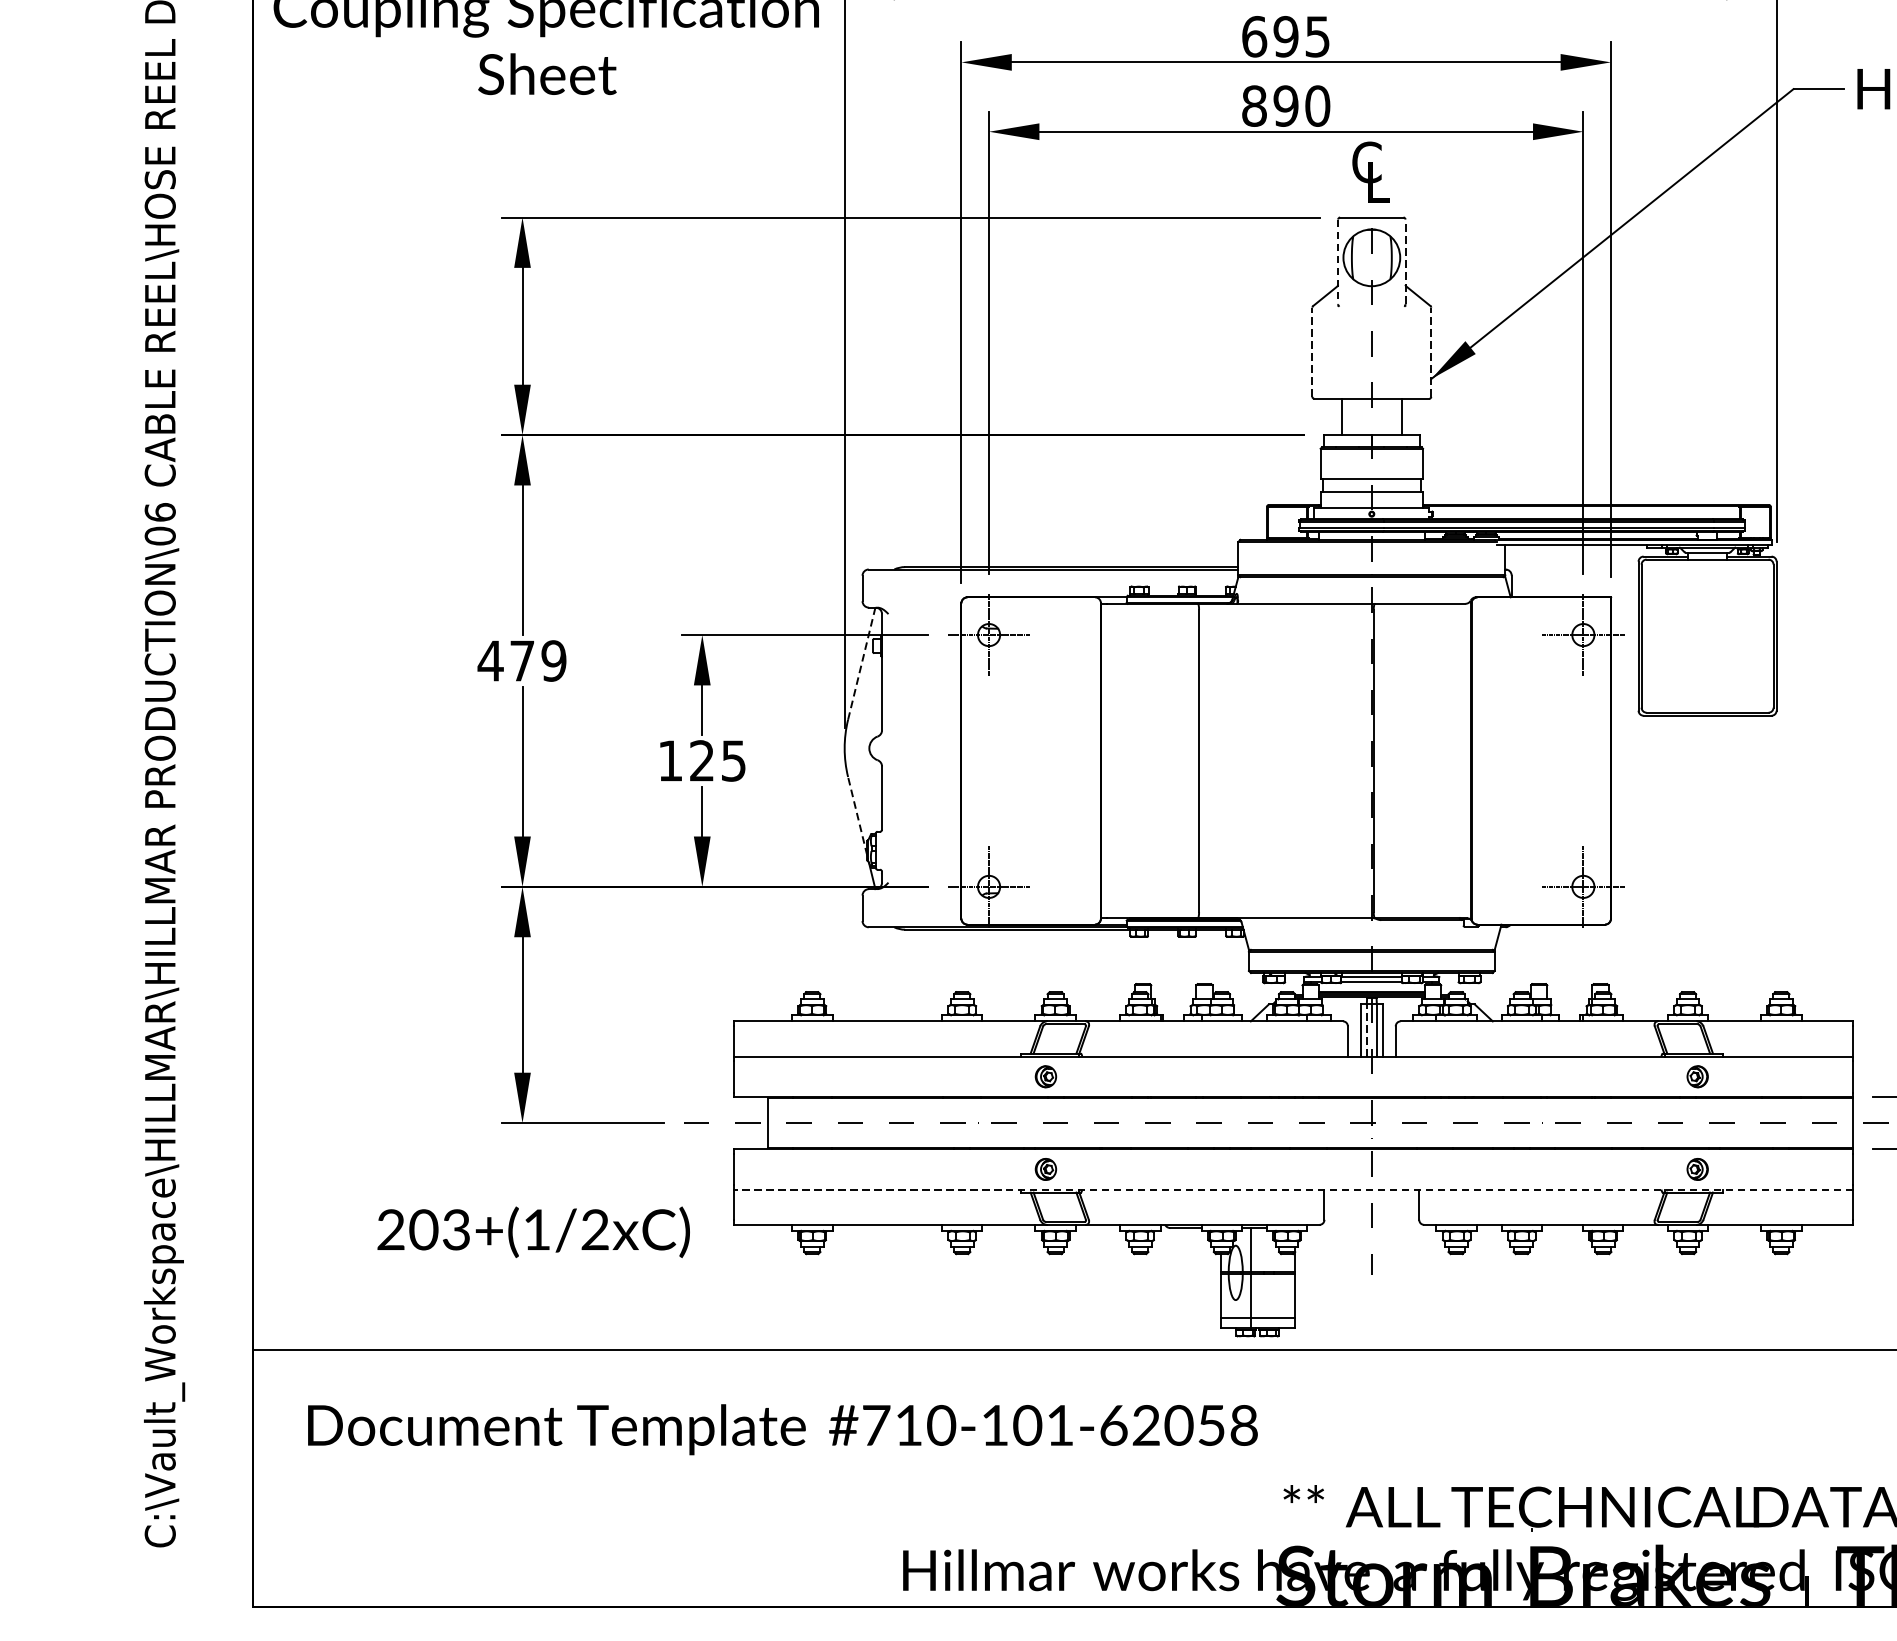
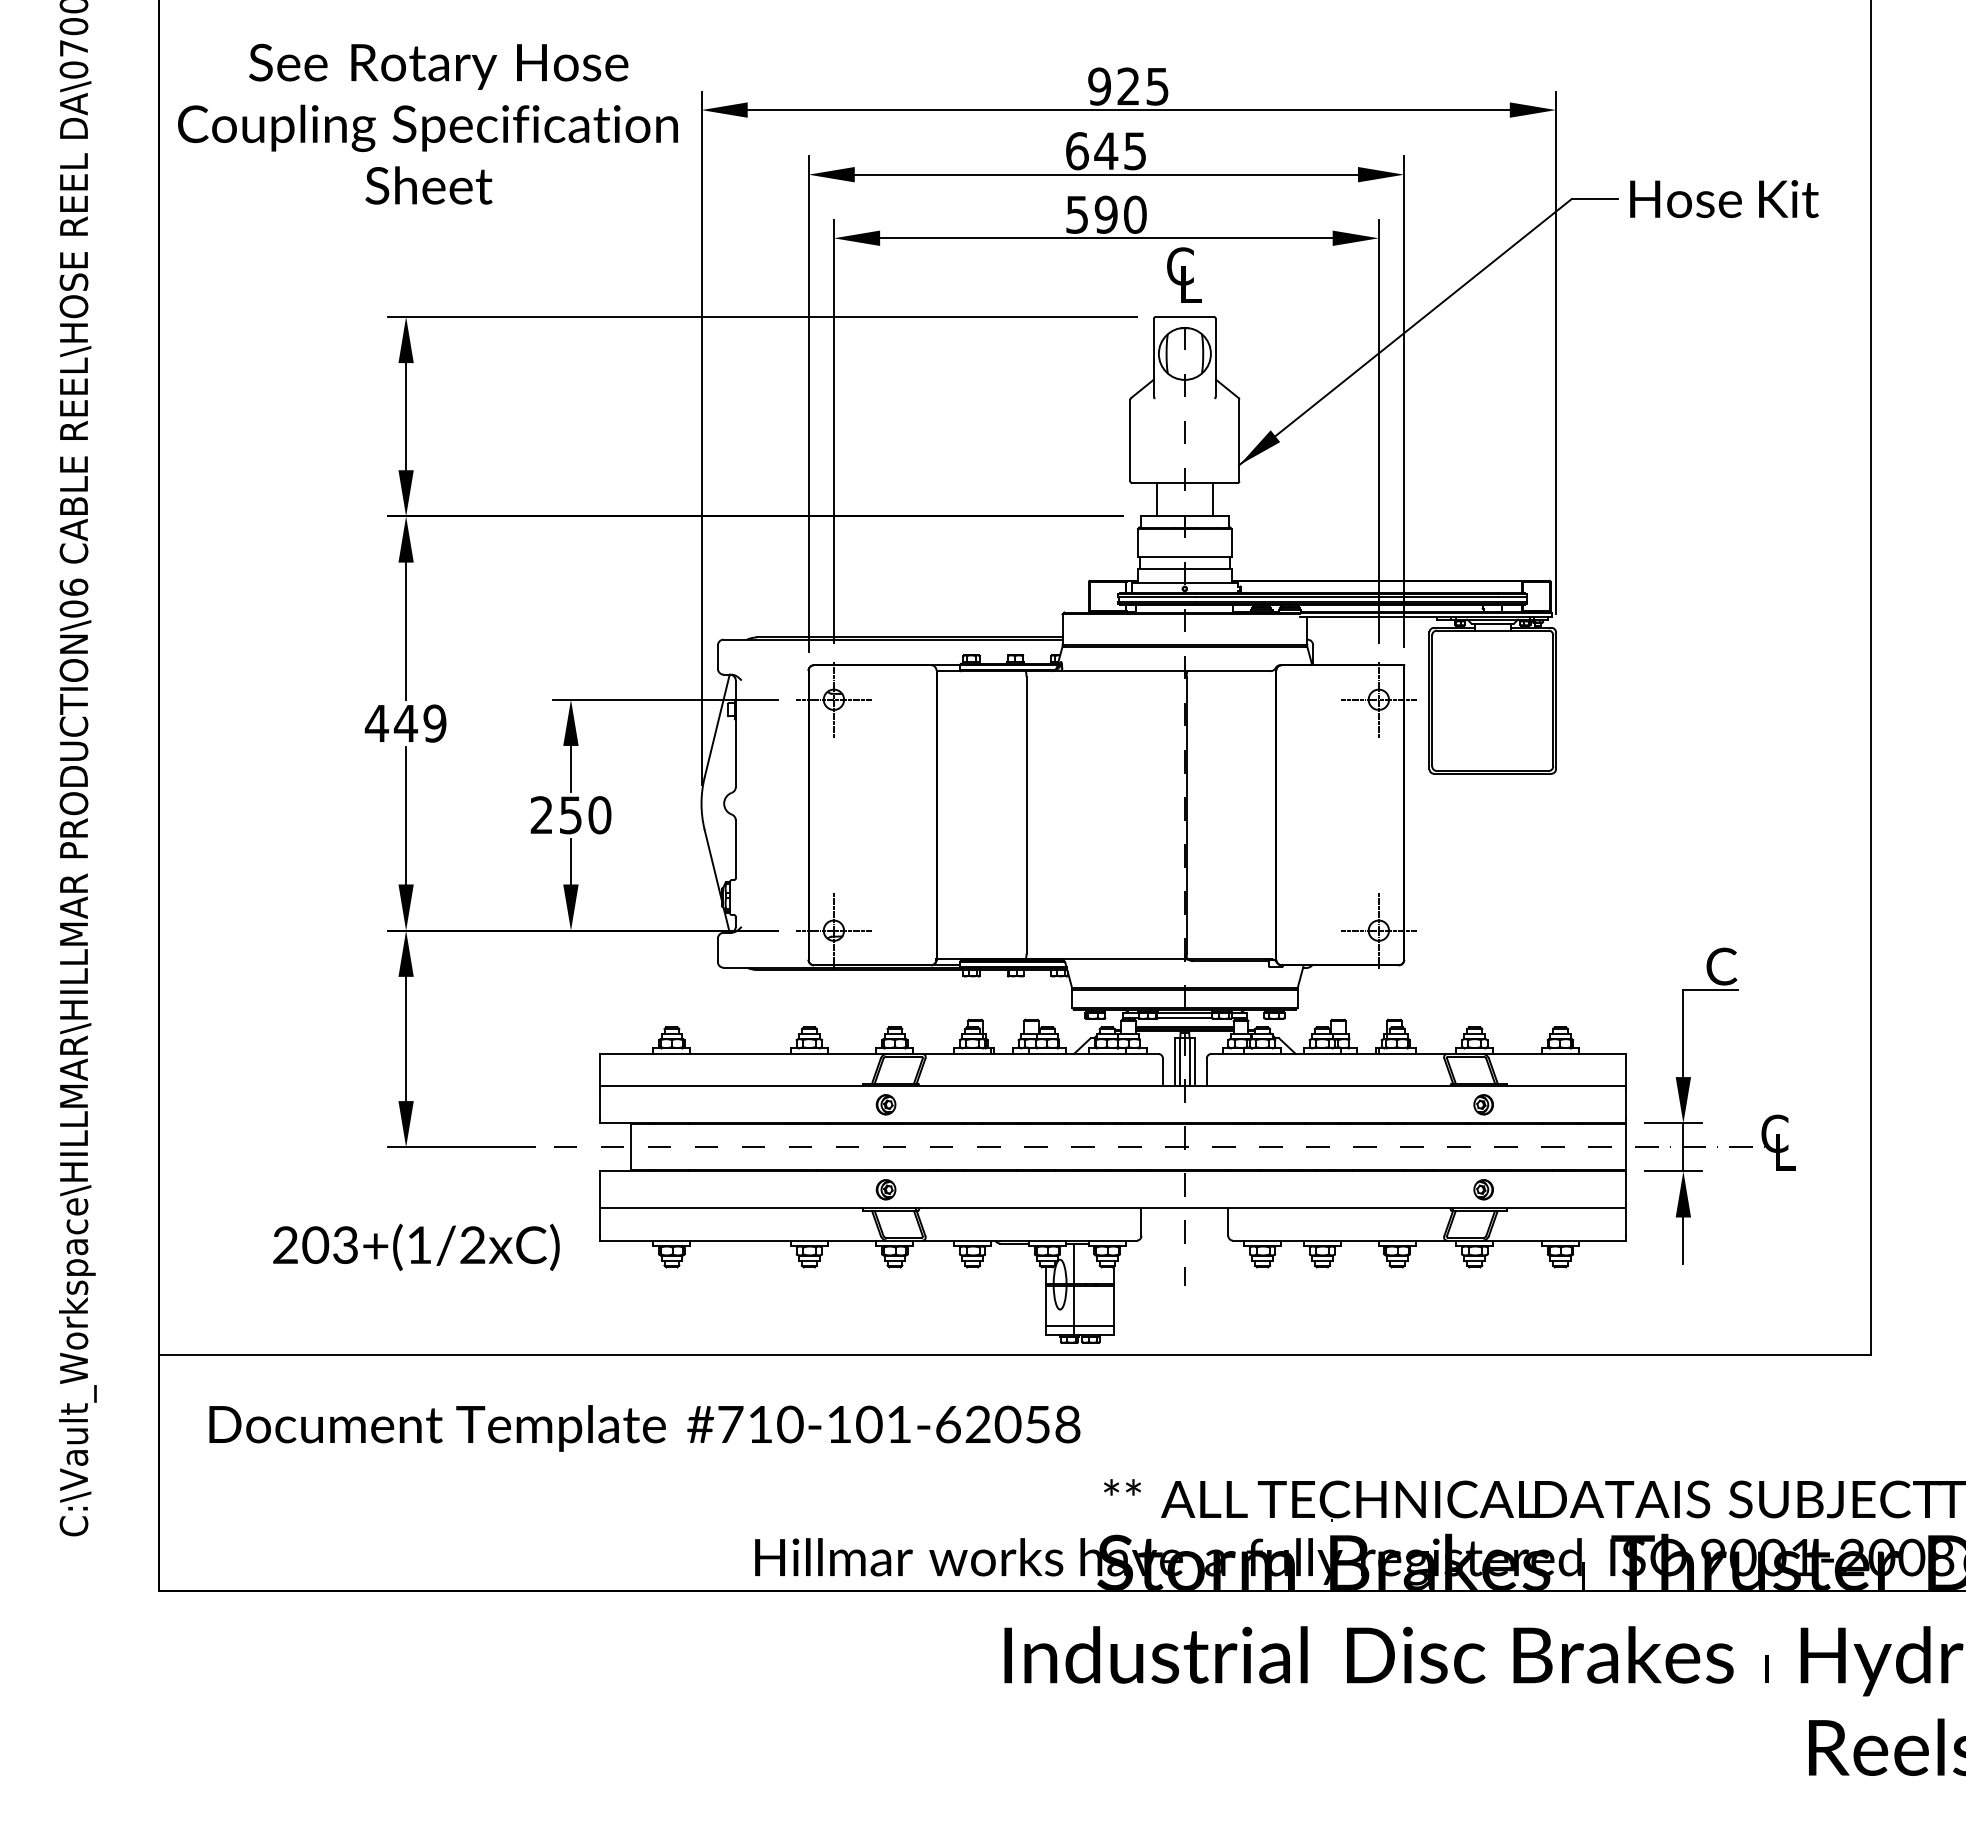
text: (1286, 37) -> (1106, 151), 695 -> 645
text: (1254, 105) -> (1077, 214), 890 -> 590
line: (1338, 261) -> (1154, 357), dashed -> solid
line: (1405, 261) -> (1215, 357), dashed -> solid
line: (1312, 352) -> (1130, 440), dashed -> solid
line: (1431, 352) -> (1239, 440), dashed -> solid
text: (521, 660) -> (405, 723), 479 -> 449
line: (862, 664) -> (717, 726), dashed -> solid
text: (701, 761) -> (570, 815), 125 -> 250
line: (857, 815) -> (713, 865), dashed -> solid
line: (1367, 1029) -> (1180, 1061), dashed -> solid
line: (1292, 1189) -> (1112, 1208), dashed -> solid

